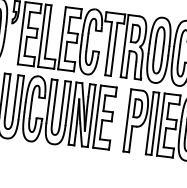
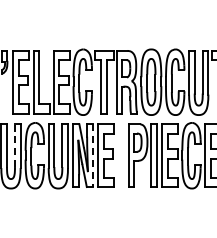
line: (15, 96) -> (14, 145), solid -> dashed
line: (91, 116) -> (92, 156), solid -> dashed

